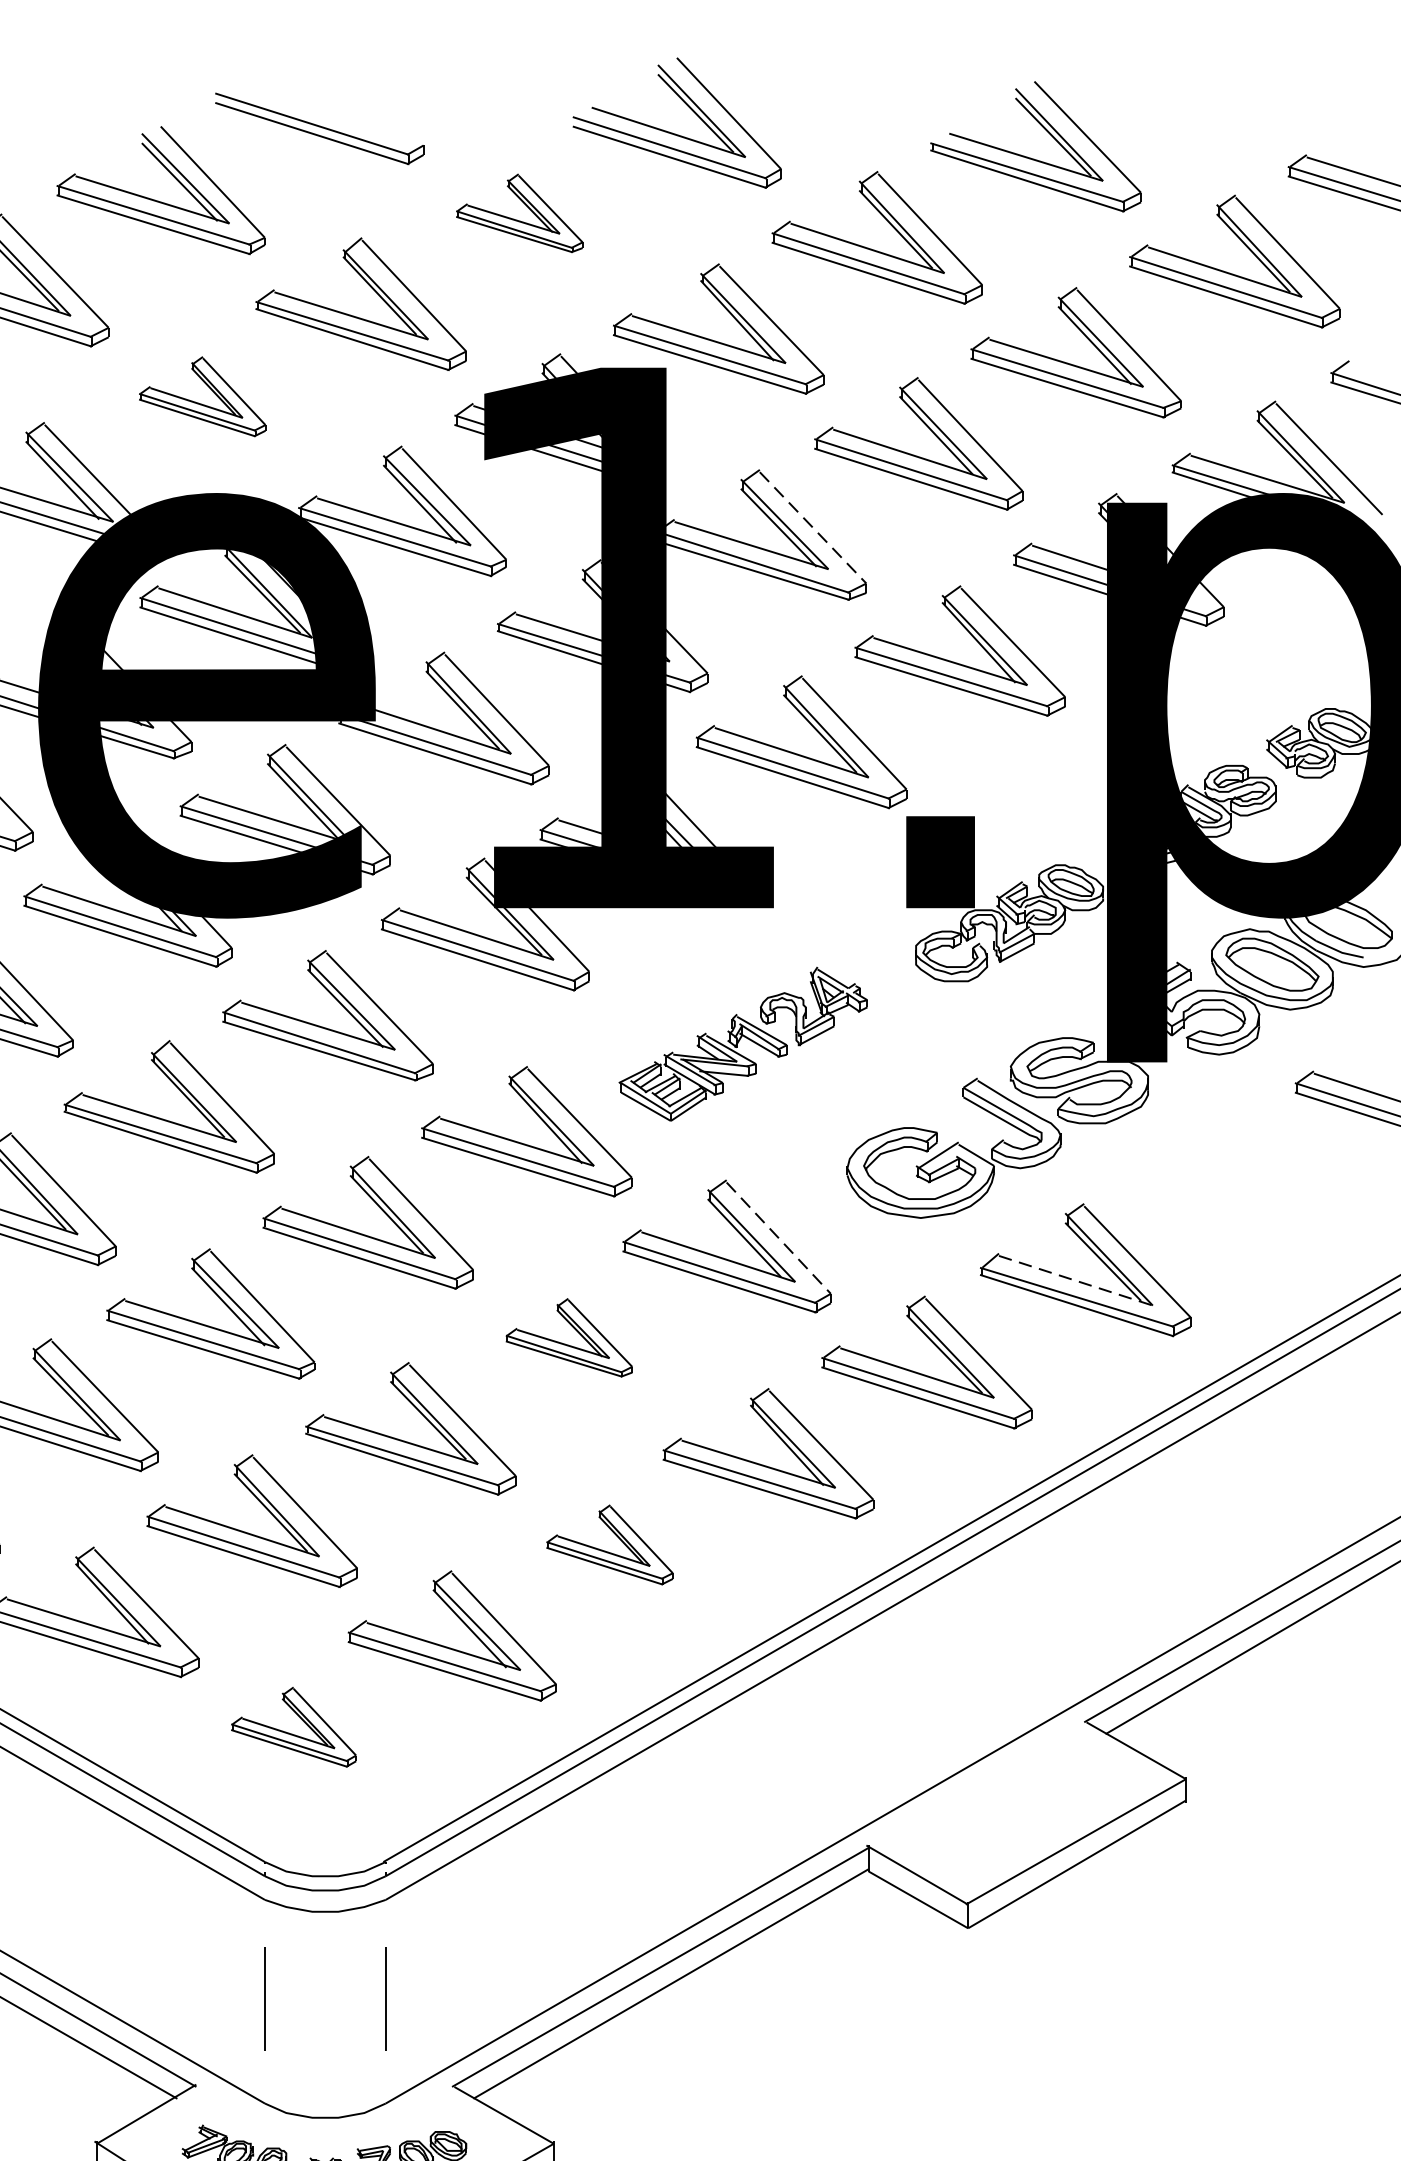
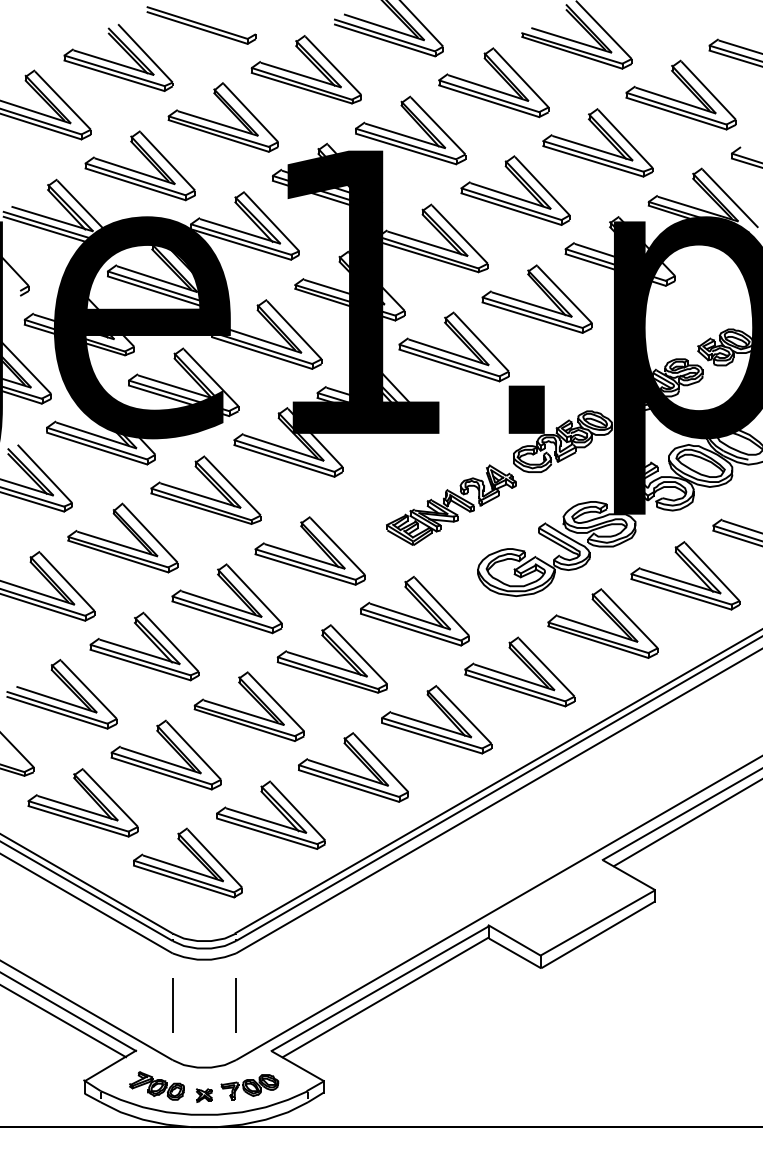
part: (518, 212) -> (305, 69), size x1.67
part: (201, 396) -> (139, 165), size x1.67
line: (814, 527) -> (460, 234), dashed -> solid
part: (743, 1043) -> (451, 504), moved
part: (1243, 1178) -> (685, 575), added
line: (777, 1237) -> (441, 606), dashed -> solid
line: (1077, 1281) -> (598, 629), dashed -> solid
part: (567, 1336) -> (331, 658), size x1.67
part: (609, 1544) -> (353, 767), size x1.67
part: (293, 1726) -> (187, 862), size x1.67

